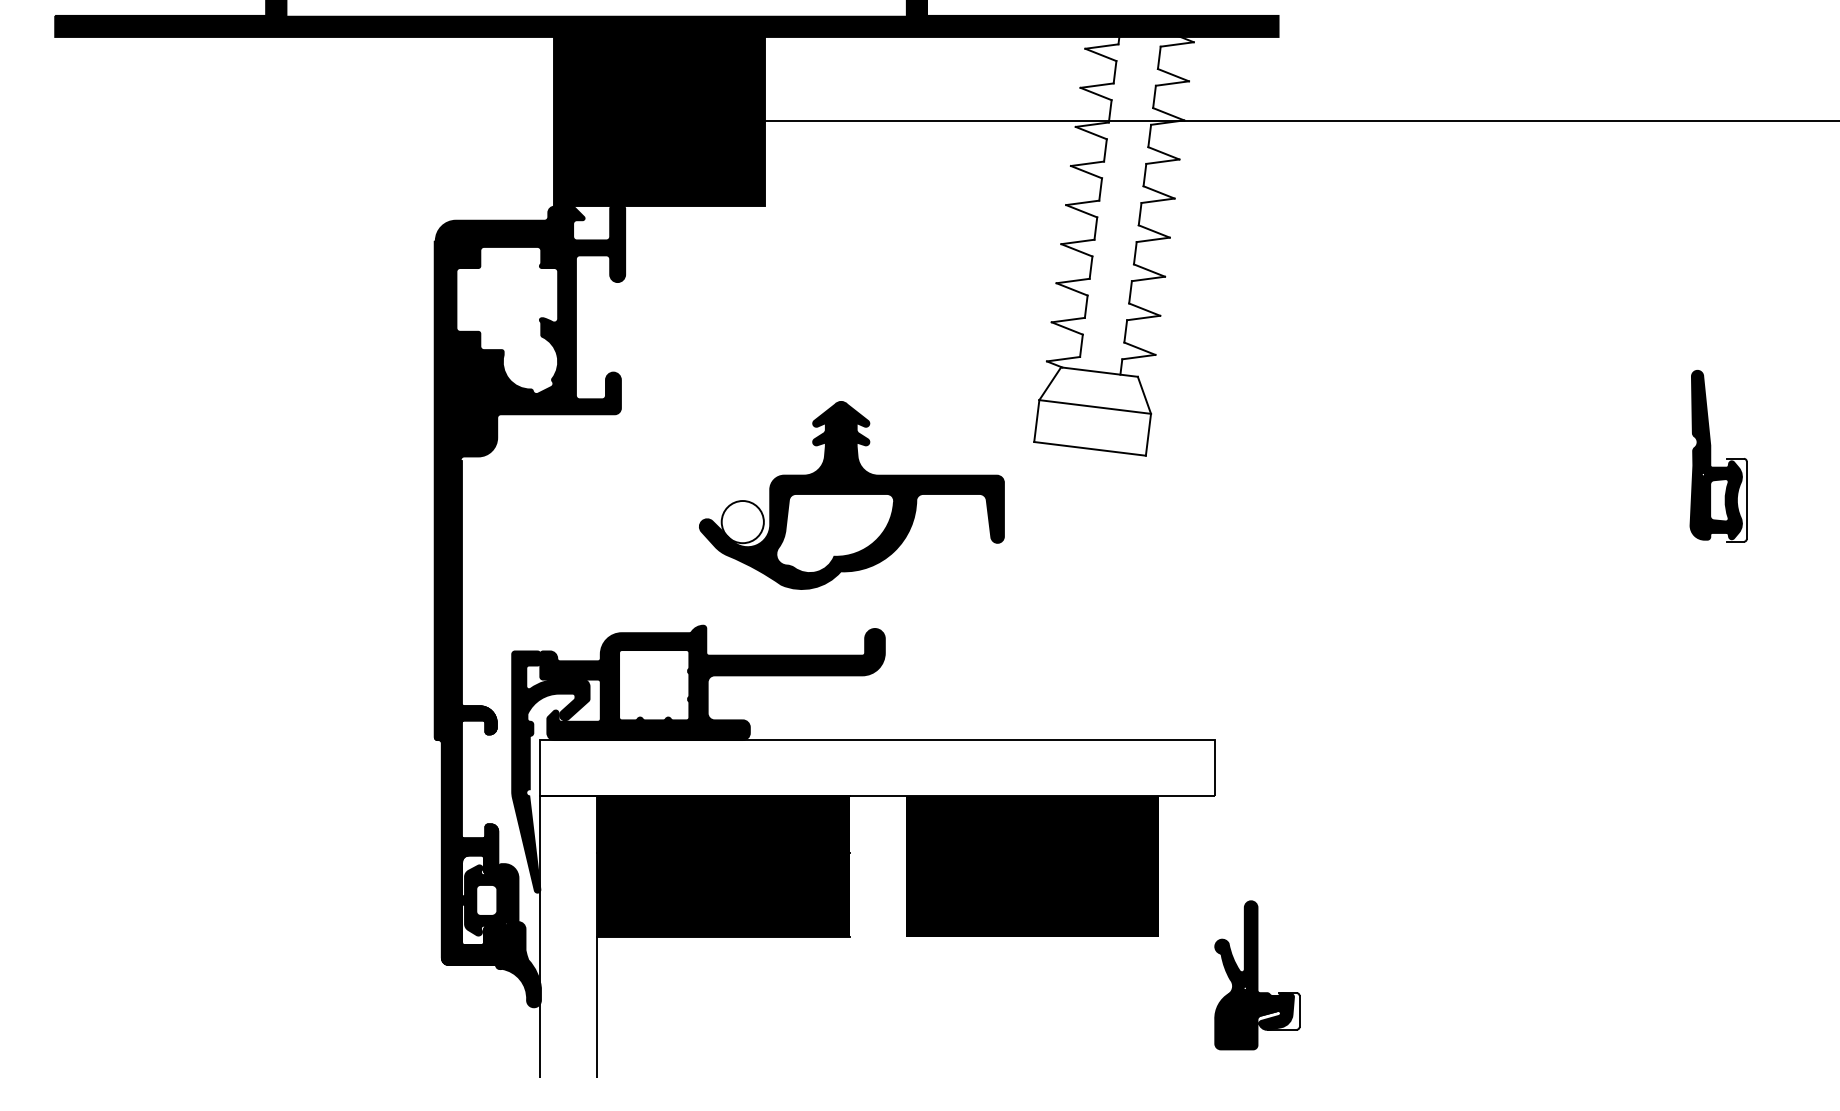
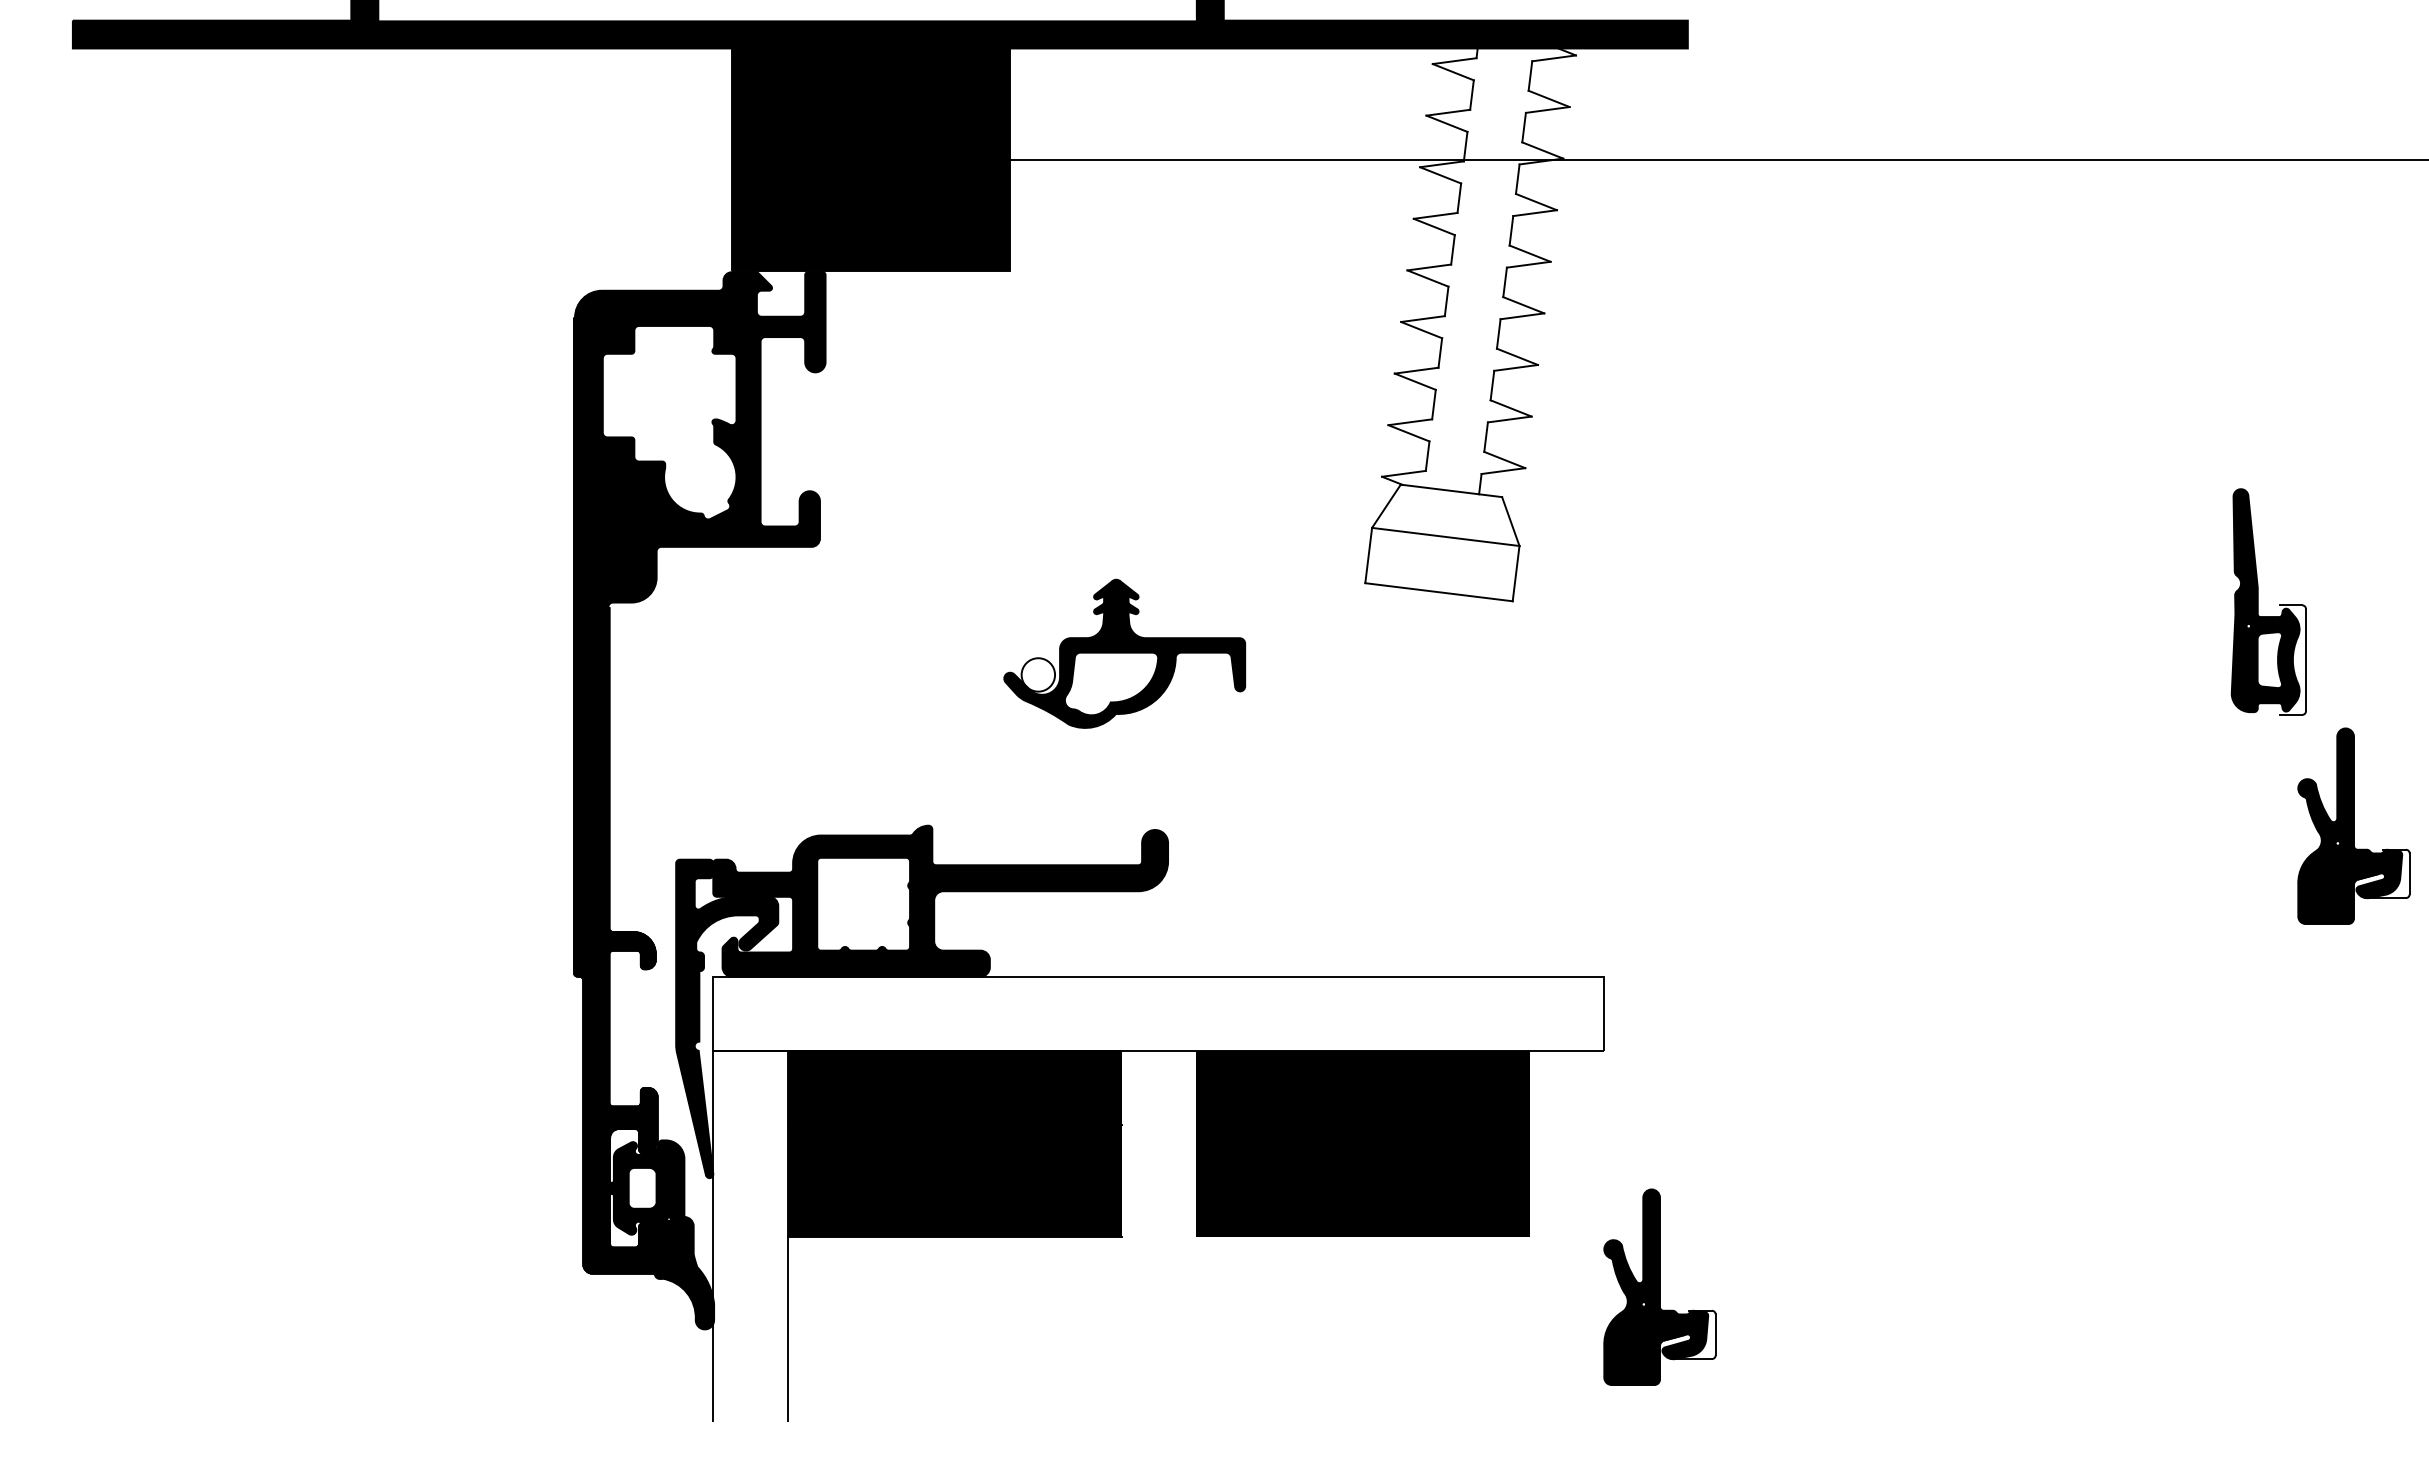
part: (851, 495) -> (1124, 653), size x0.6
part: (1782, 625) -> (2353, 825), added

